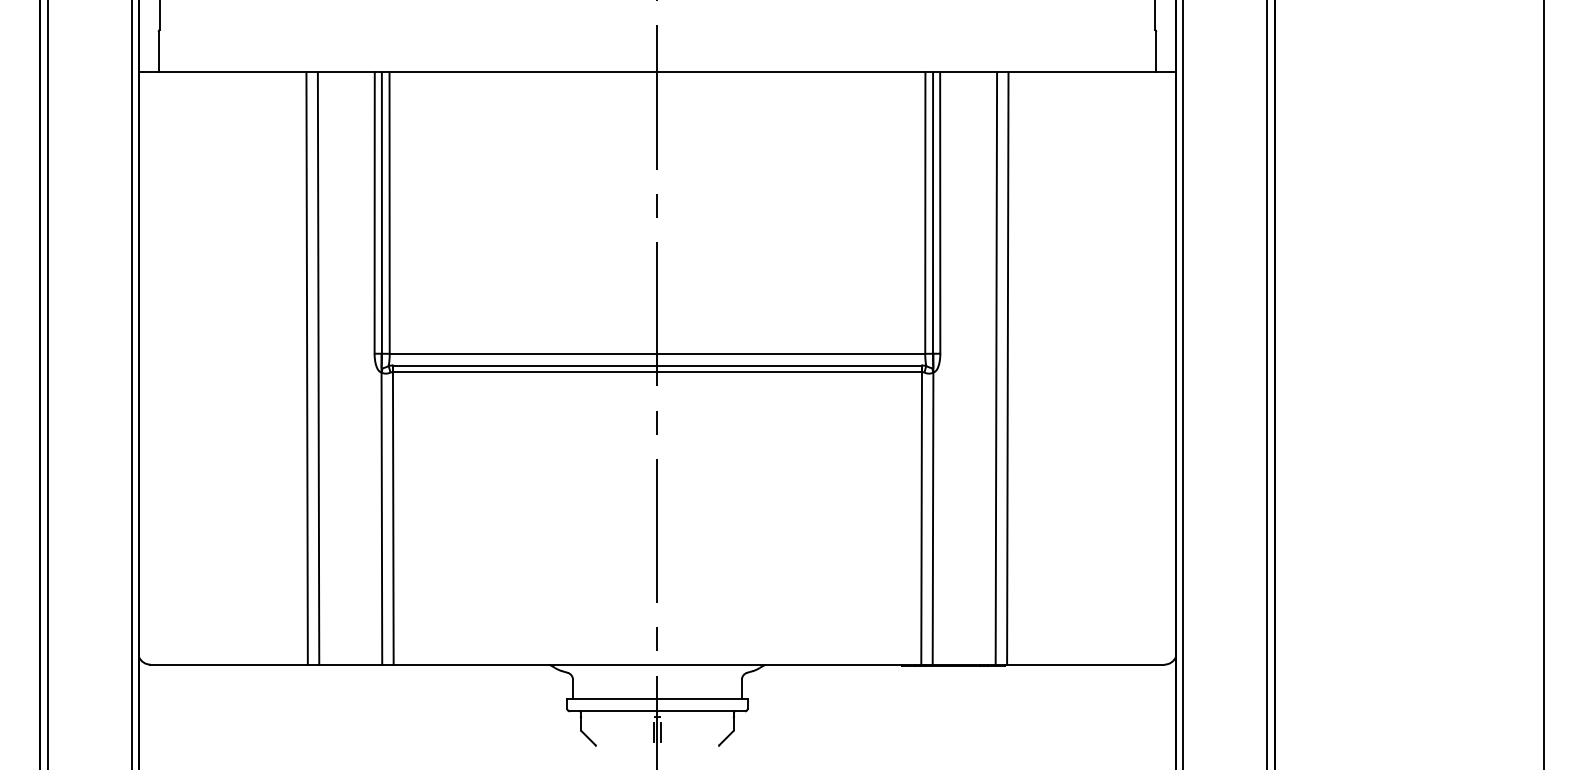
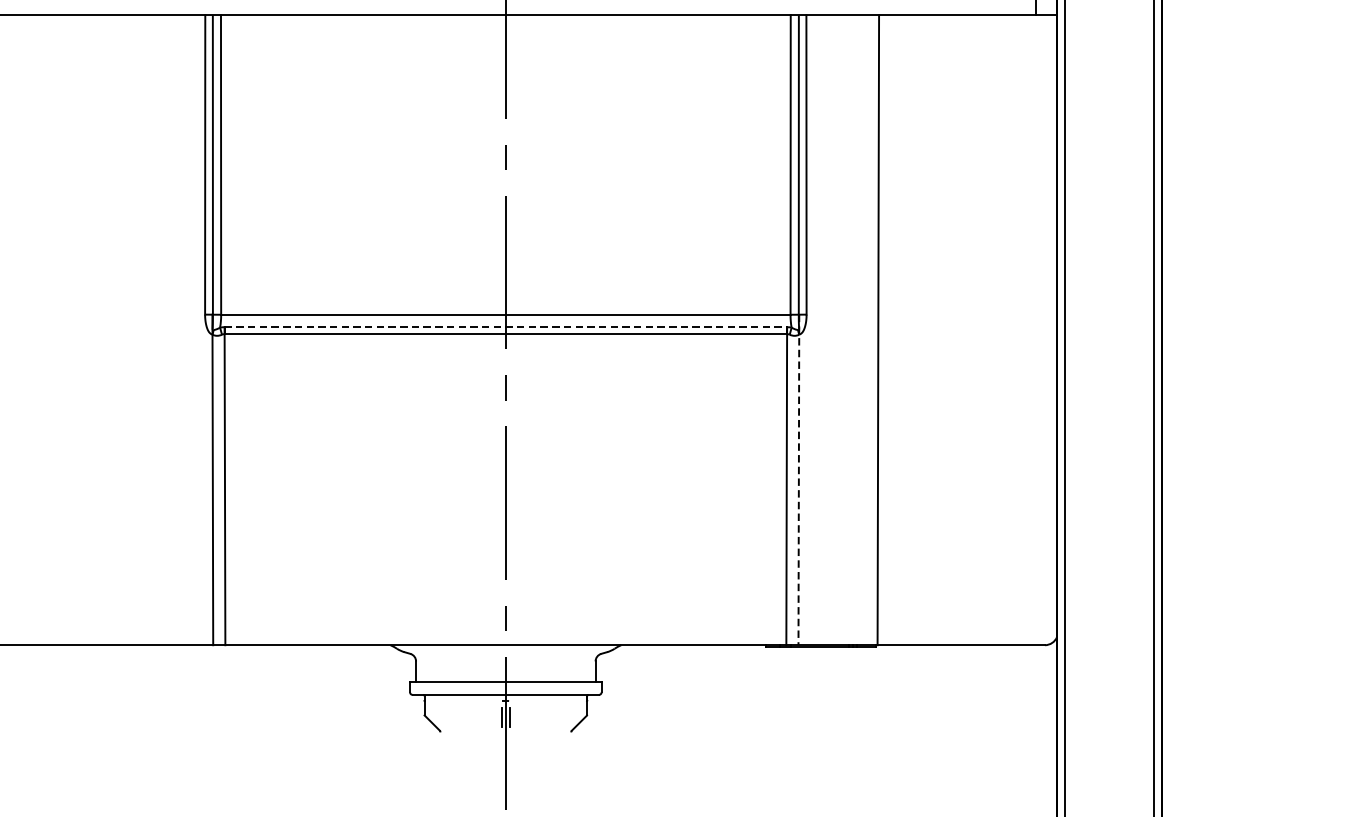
line: (657, 365) -> (505, 327), solid -> dashed
line: (306, 368) -> (132, 330), removed
line: (318, 368) -> (145, 330), removed
line: (996, 368) -> (866, 330), removed
line: (933, 509) -> (799, 480), solid -> dashed

